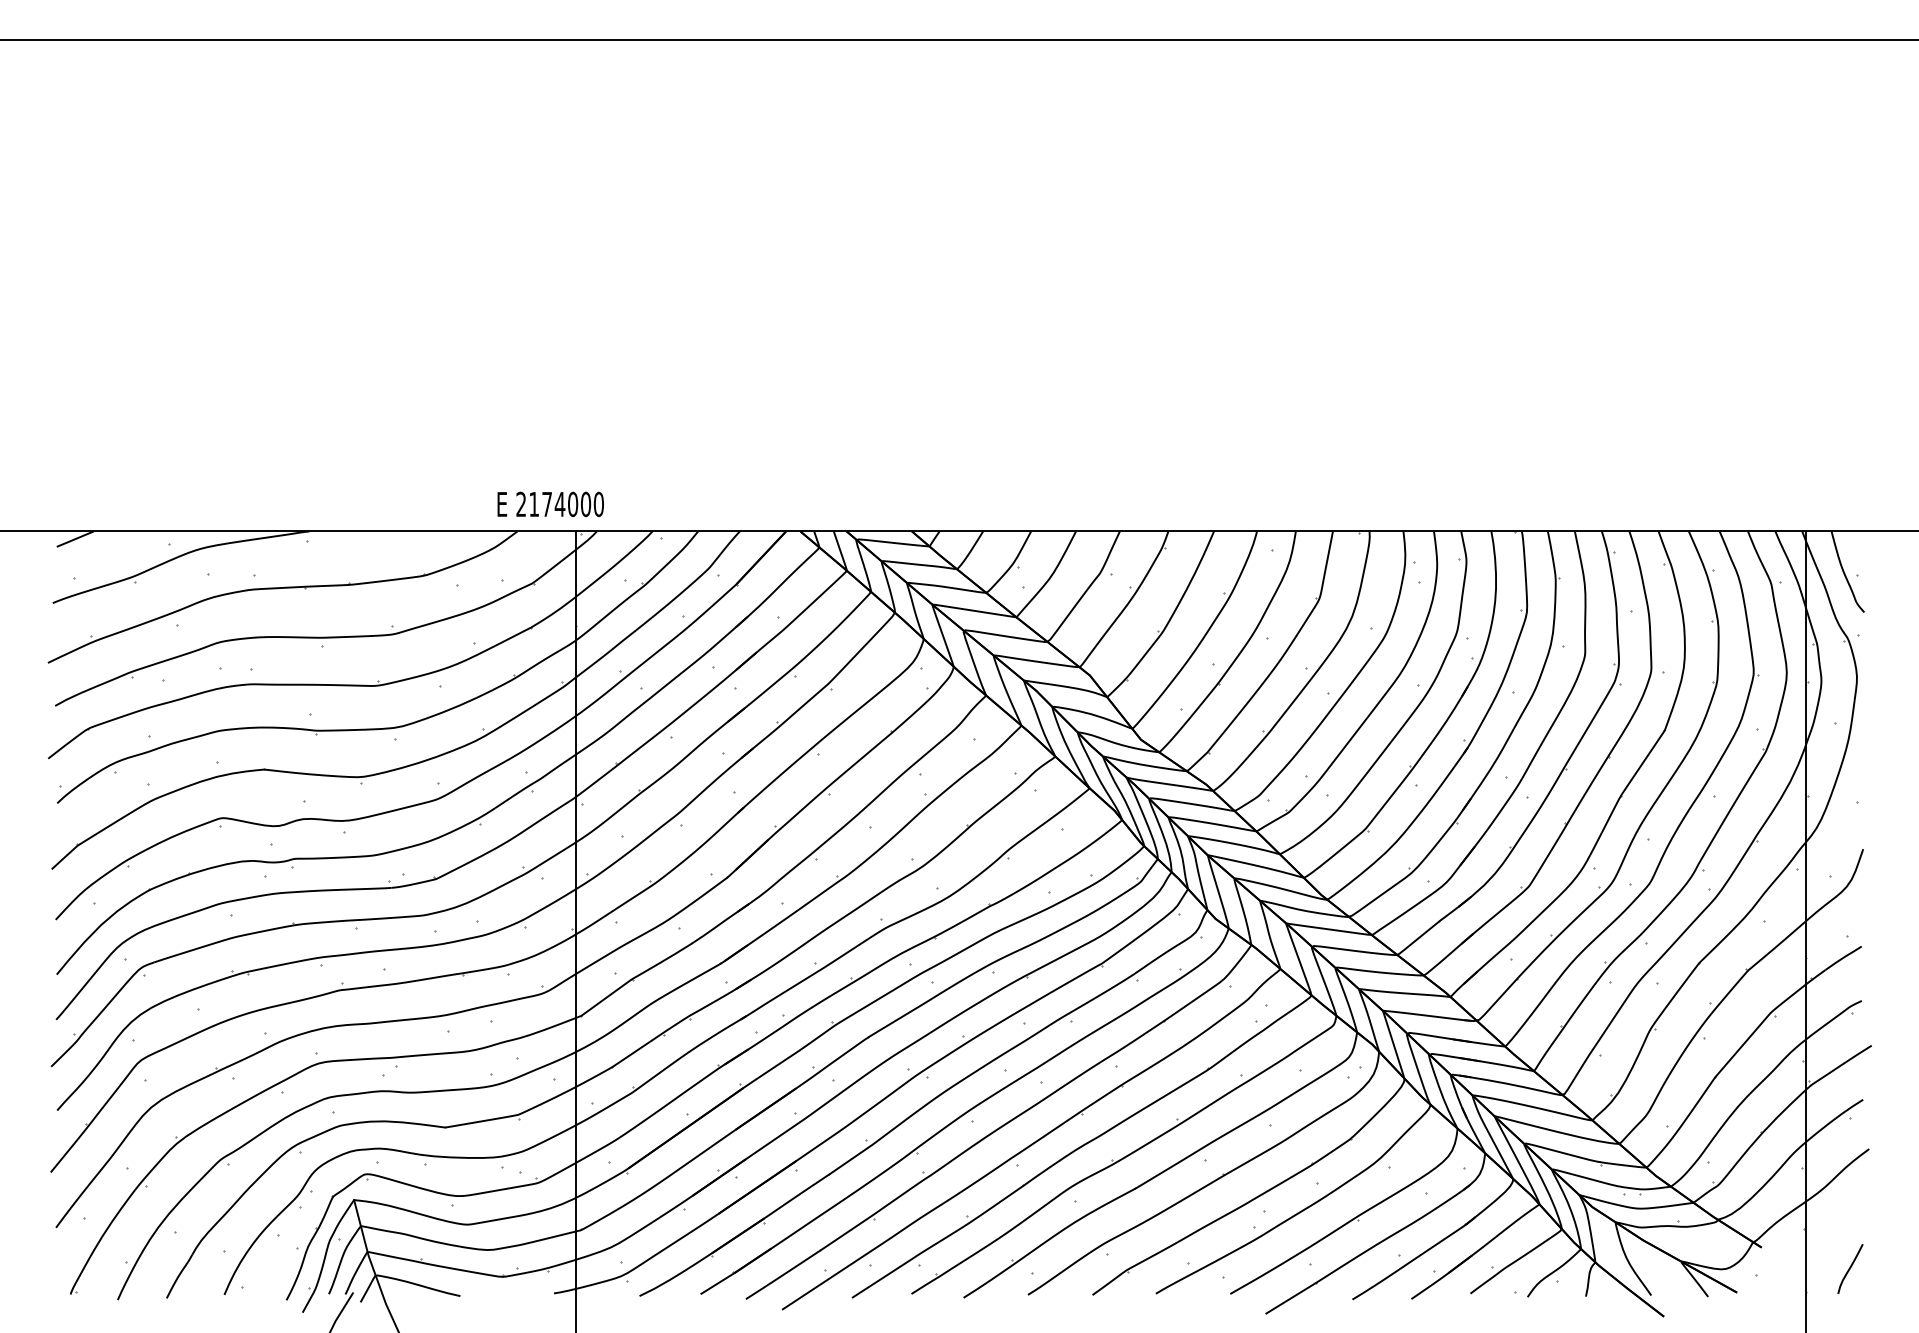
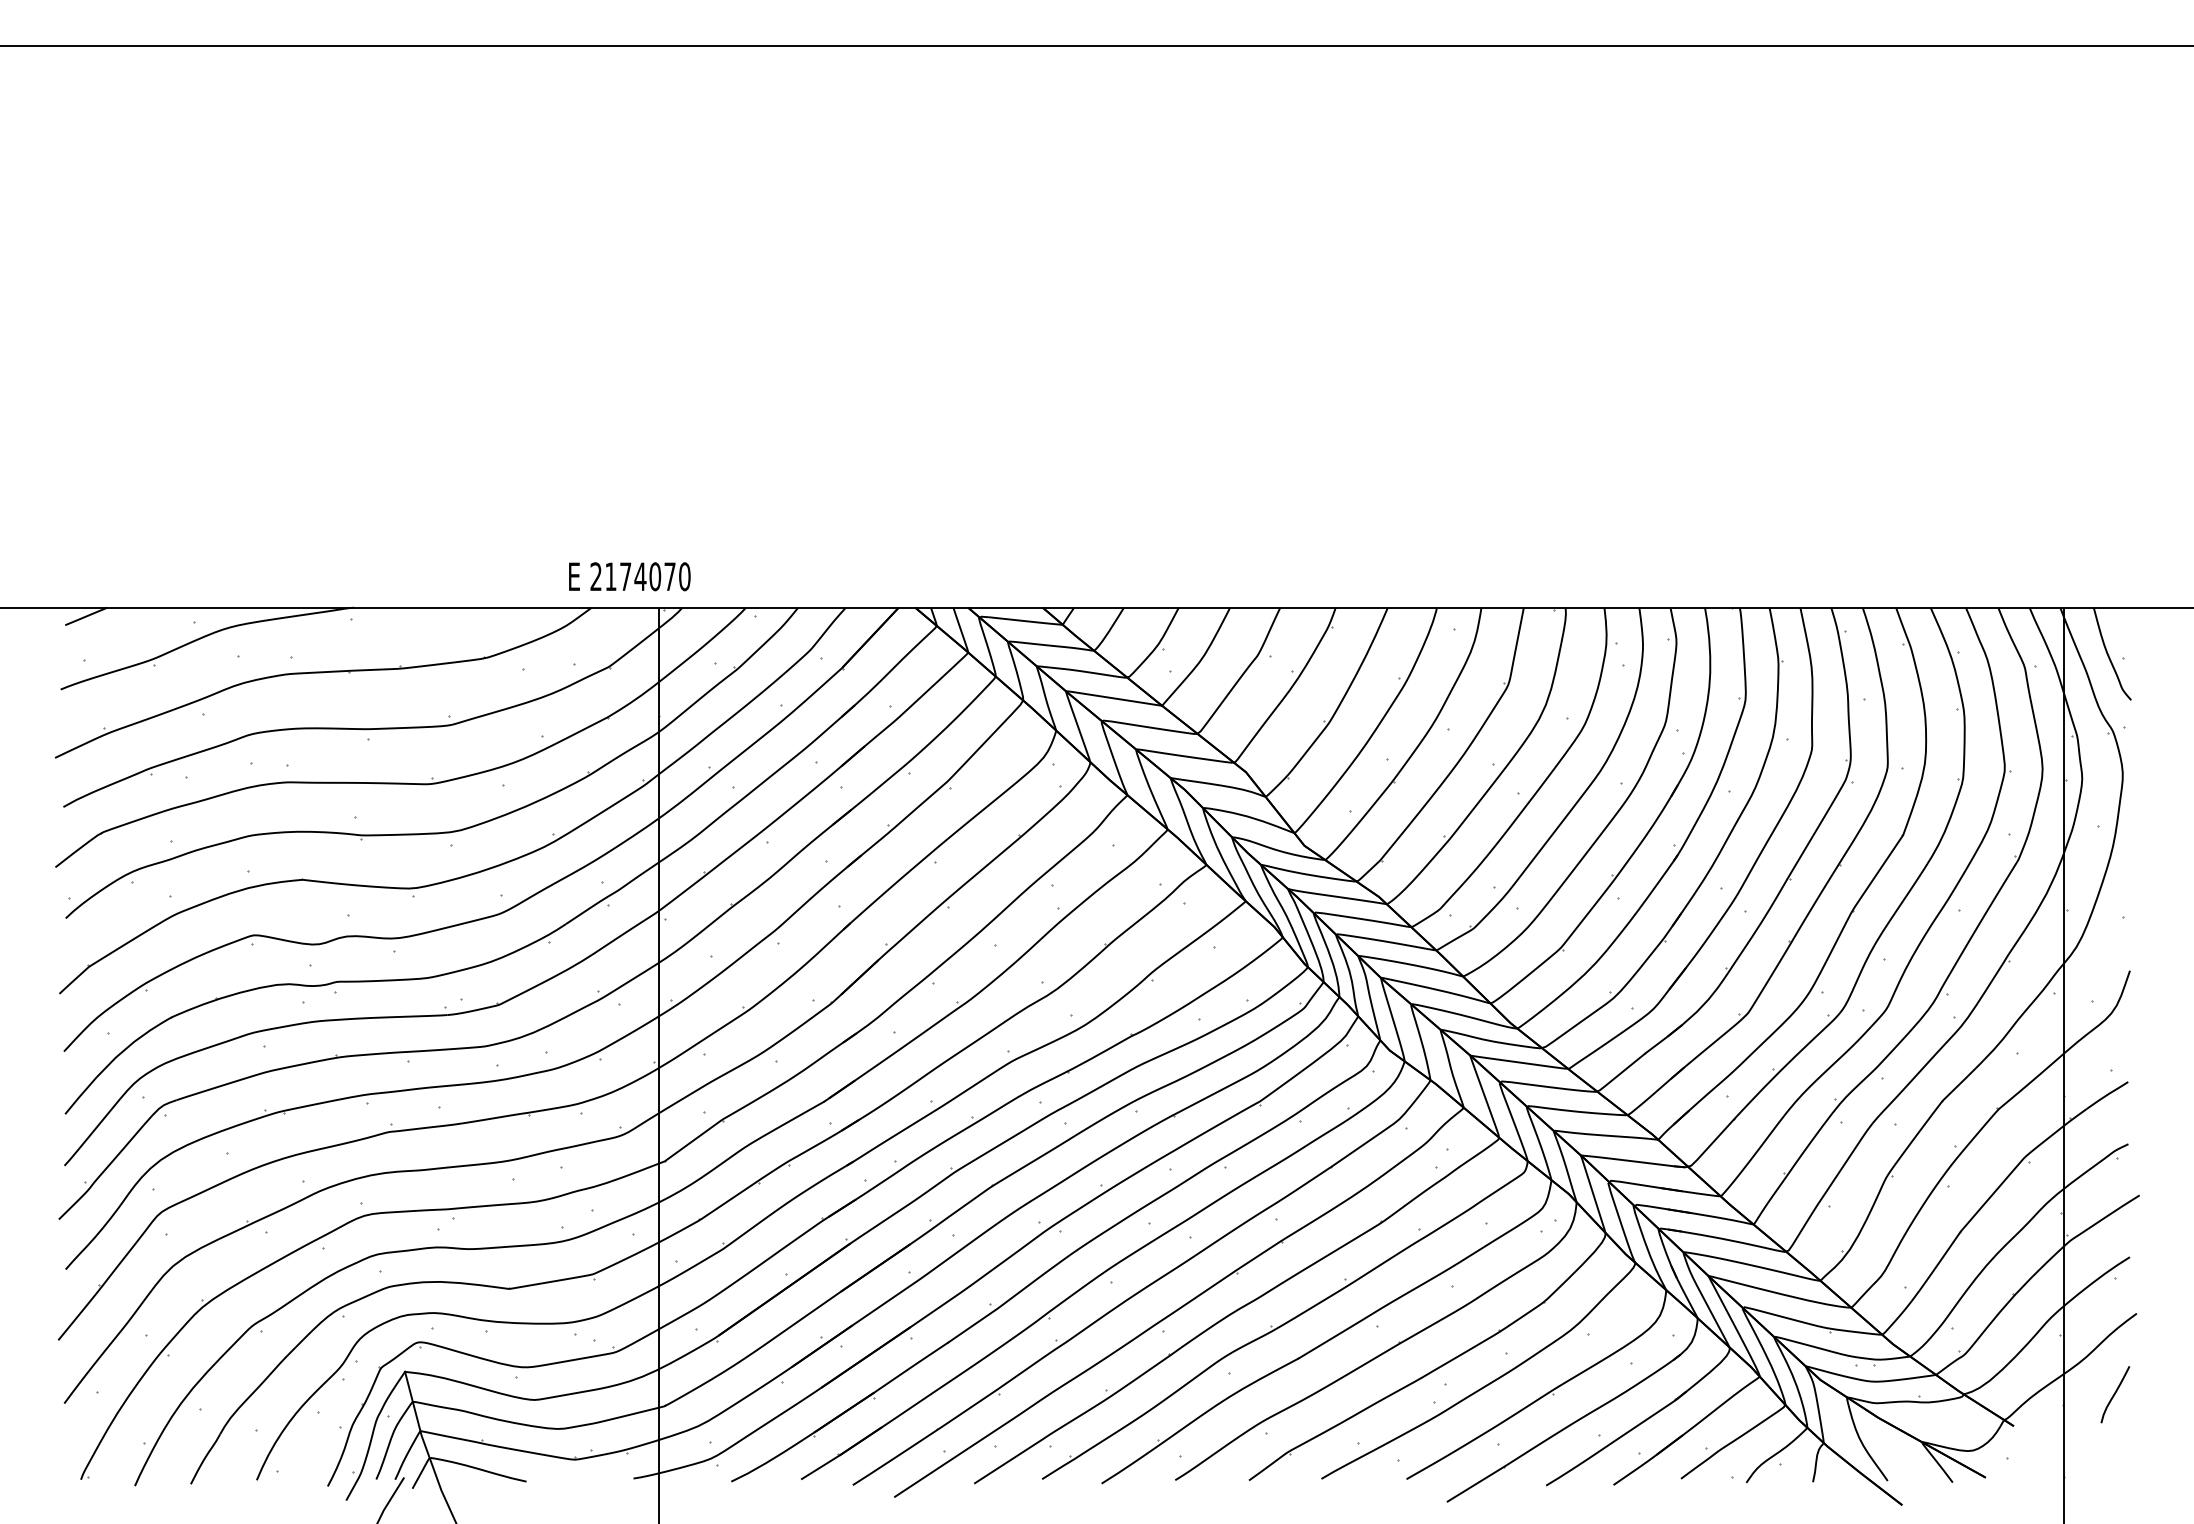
text: (585, 504) -> (669, 576), 2174000 -> 2174070
curve: (1850, 1268) -> (2115, 1394), moved

